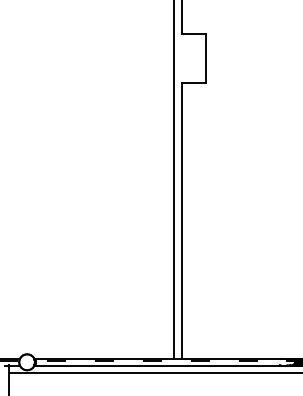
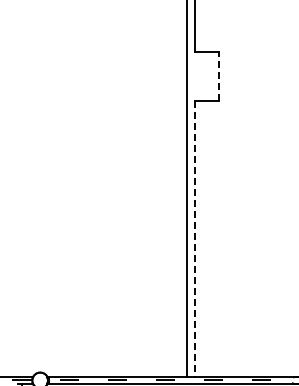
line: (206, 58) -> (219, 76), solid -> dashed
line: (181, 221) -> (194, 239), solid -> dashed

